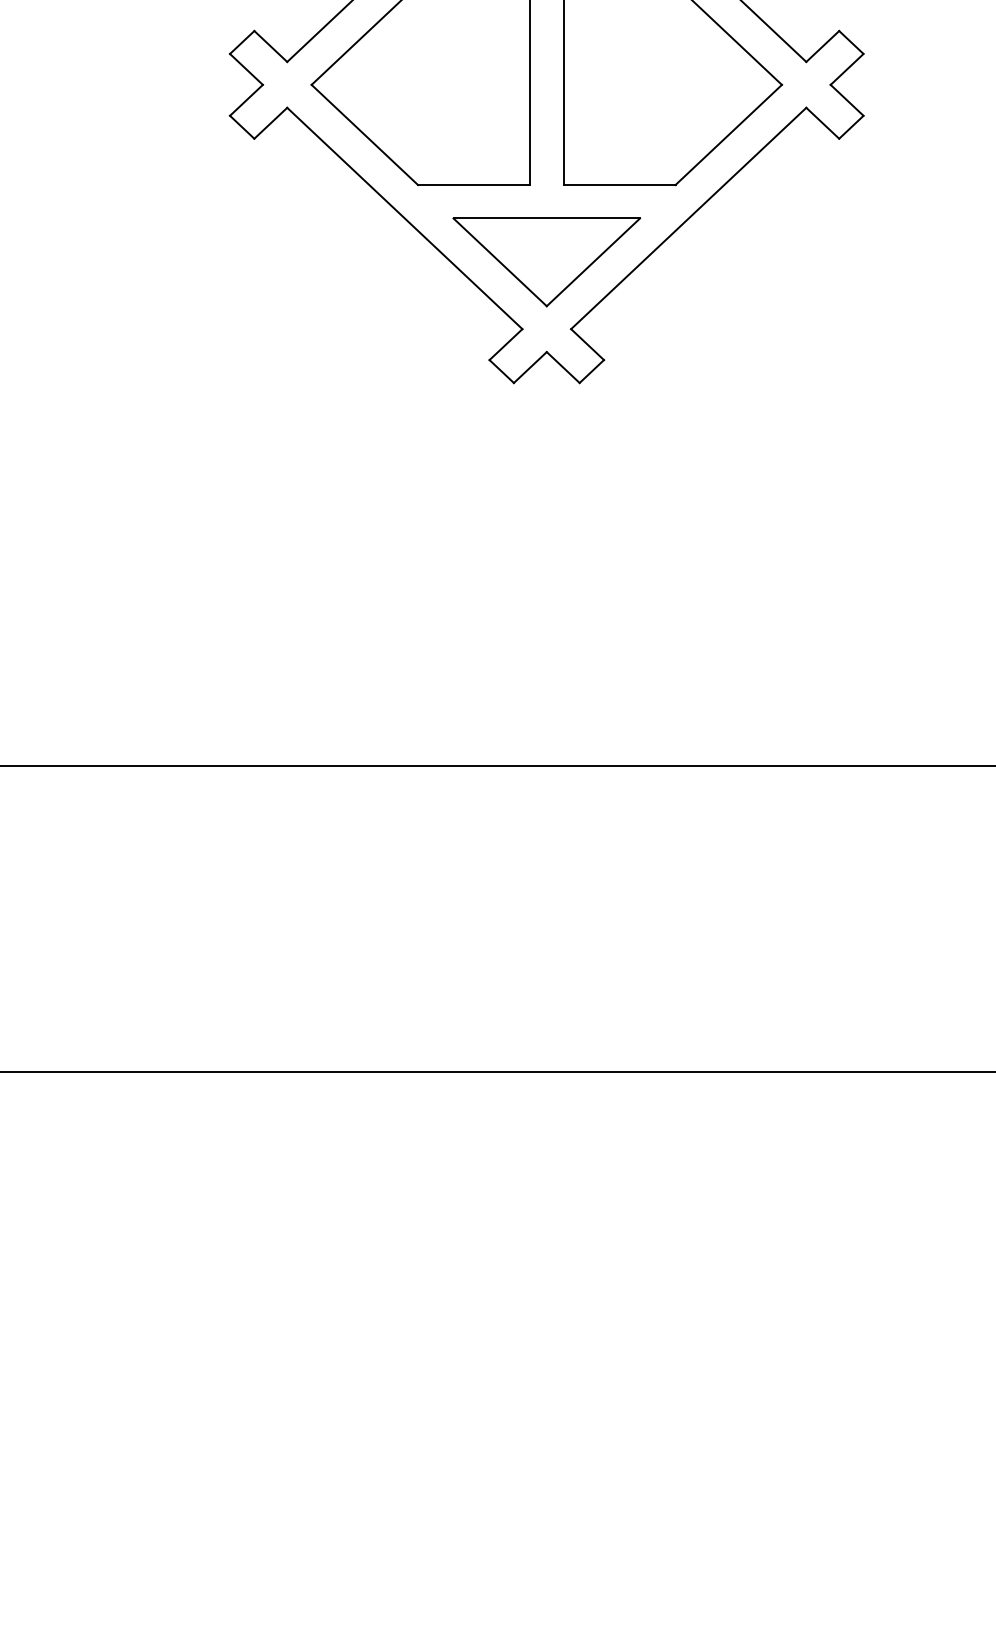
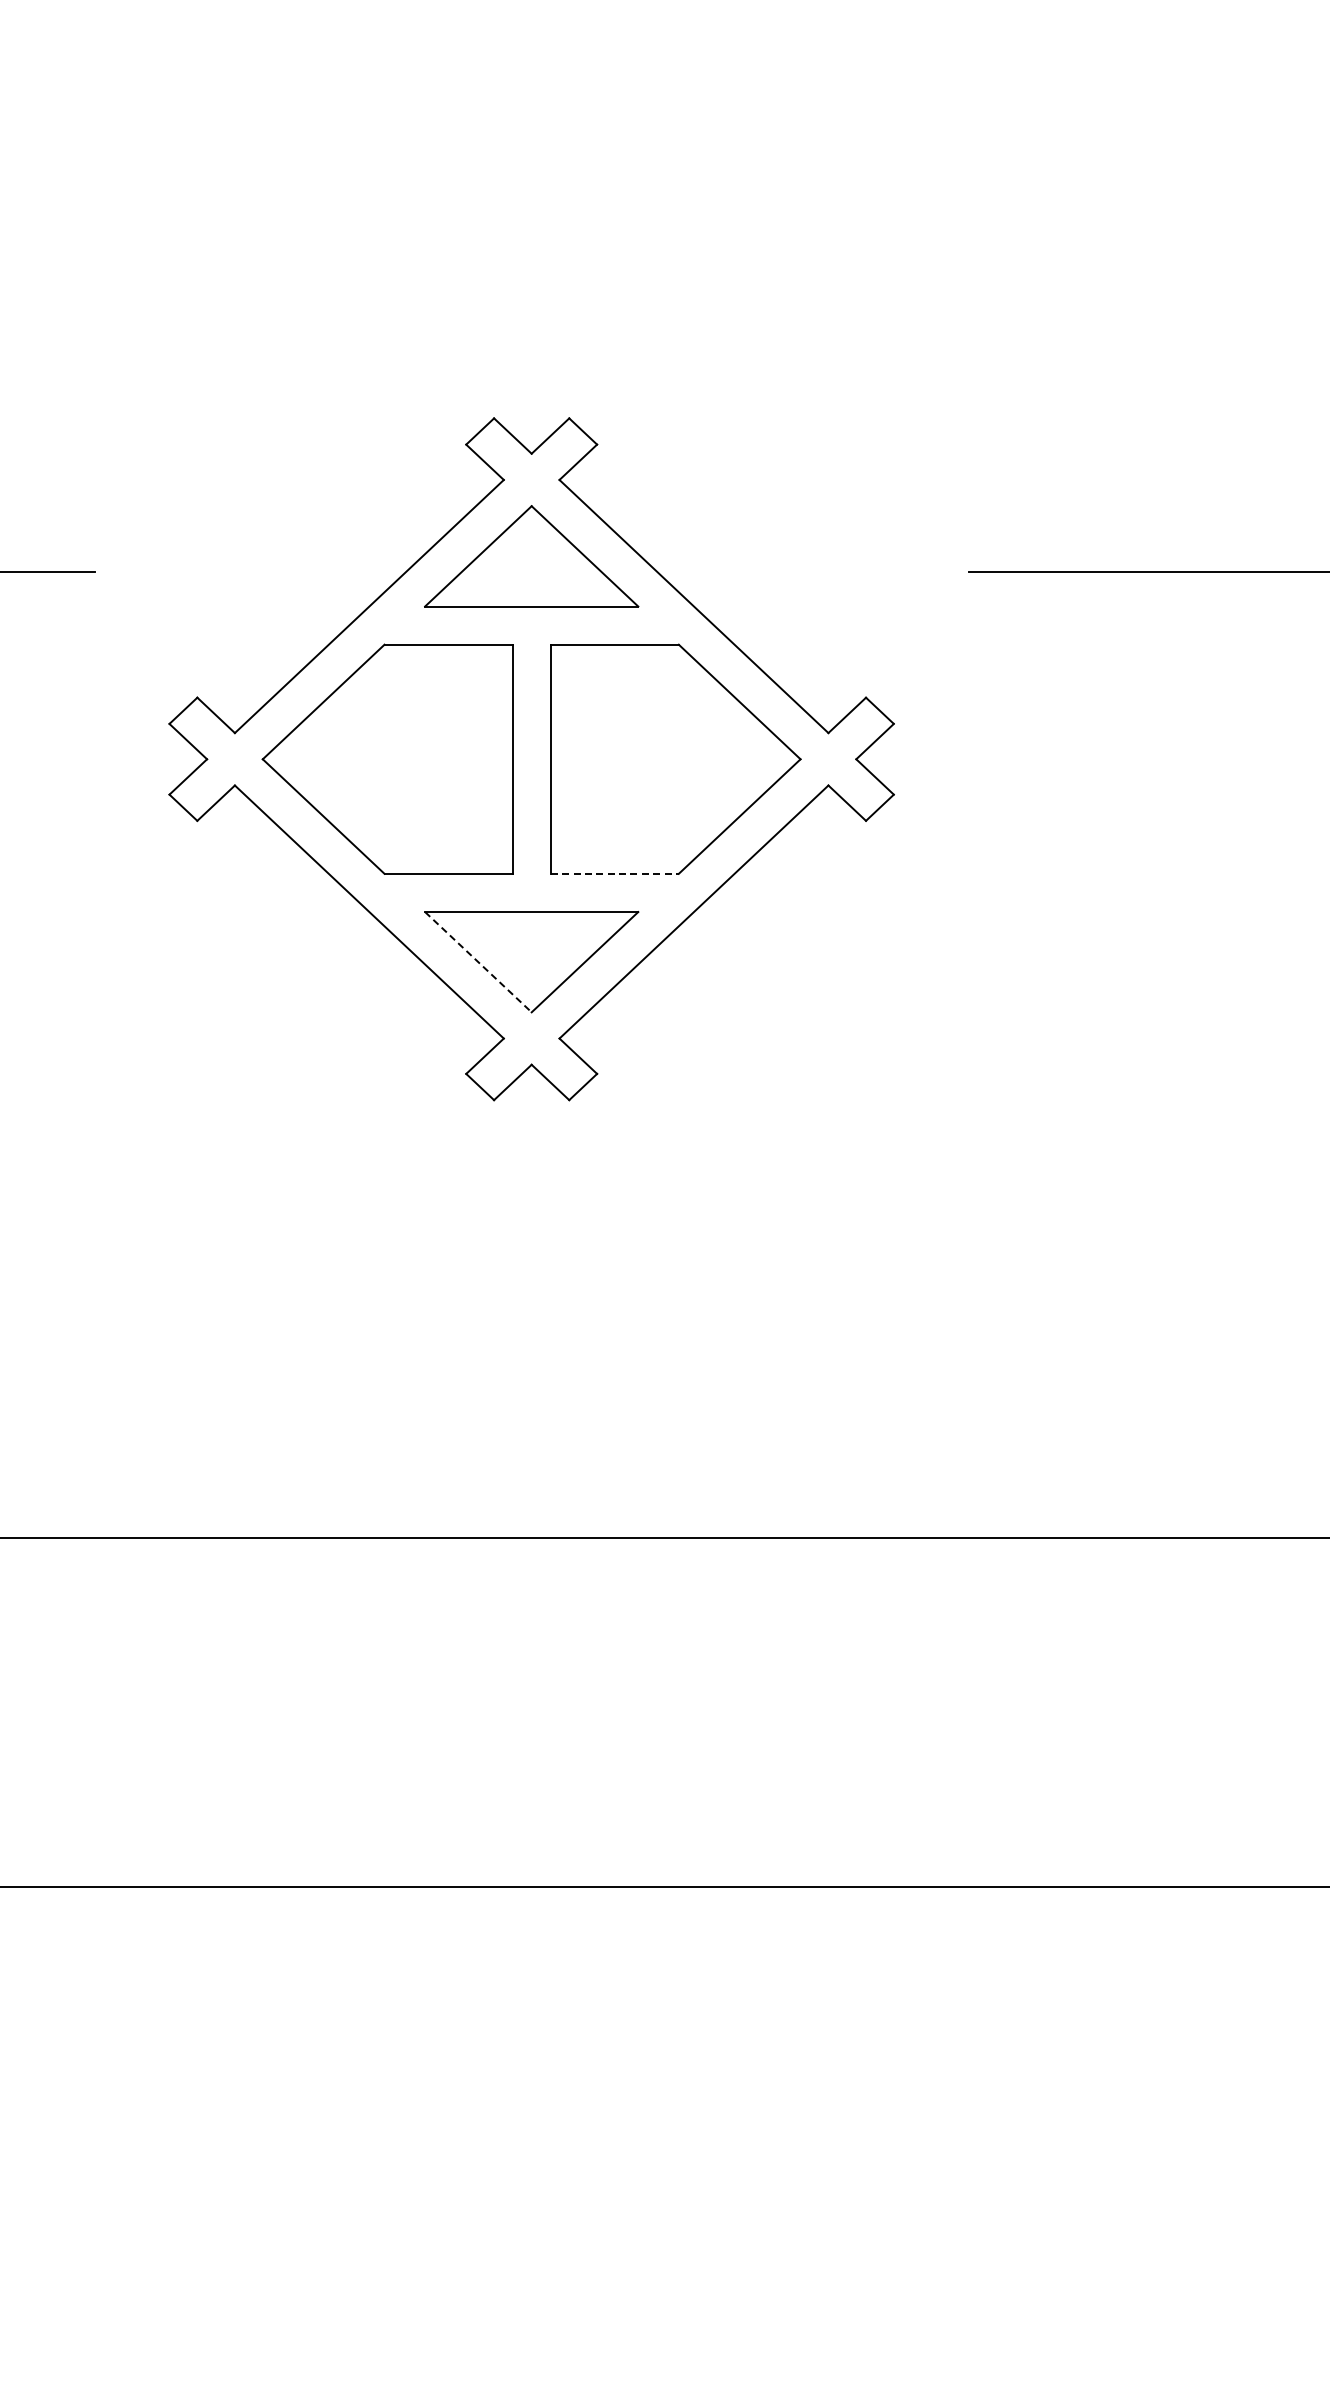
line: (620, 184) -> (615, 873), solid -> dashed
line: (500, 262) -> (478, 962), solid -> dashed

